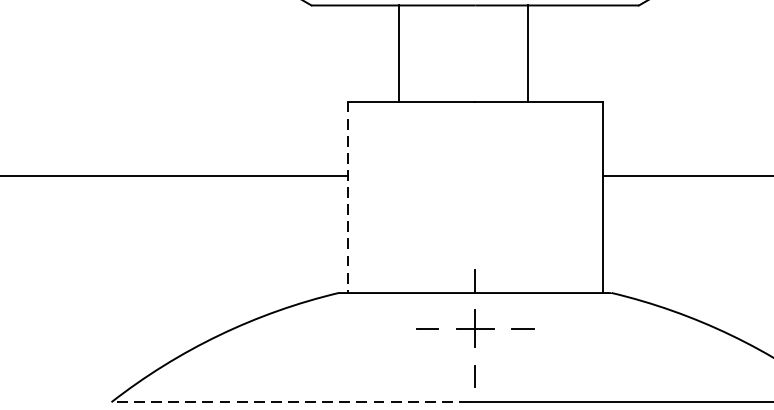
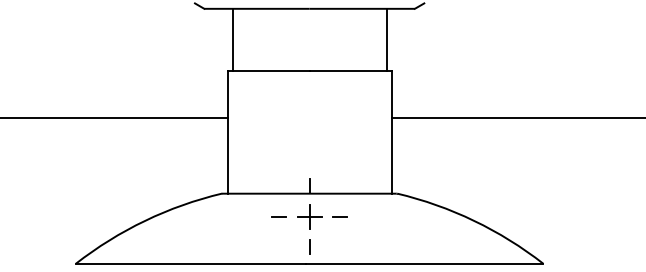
line: (398, 53) -> (232, 39), moved
line: (527, 53) -> (386, 39), moved
line: (347, 197) -> (227, 132), dashed -> solid
line: (289, 401) -> (190, 263), dashed -> solid

